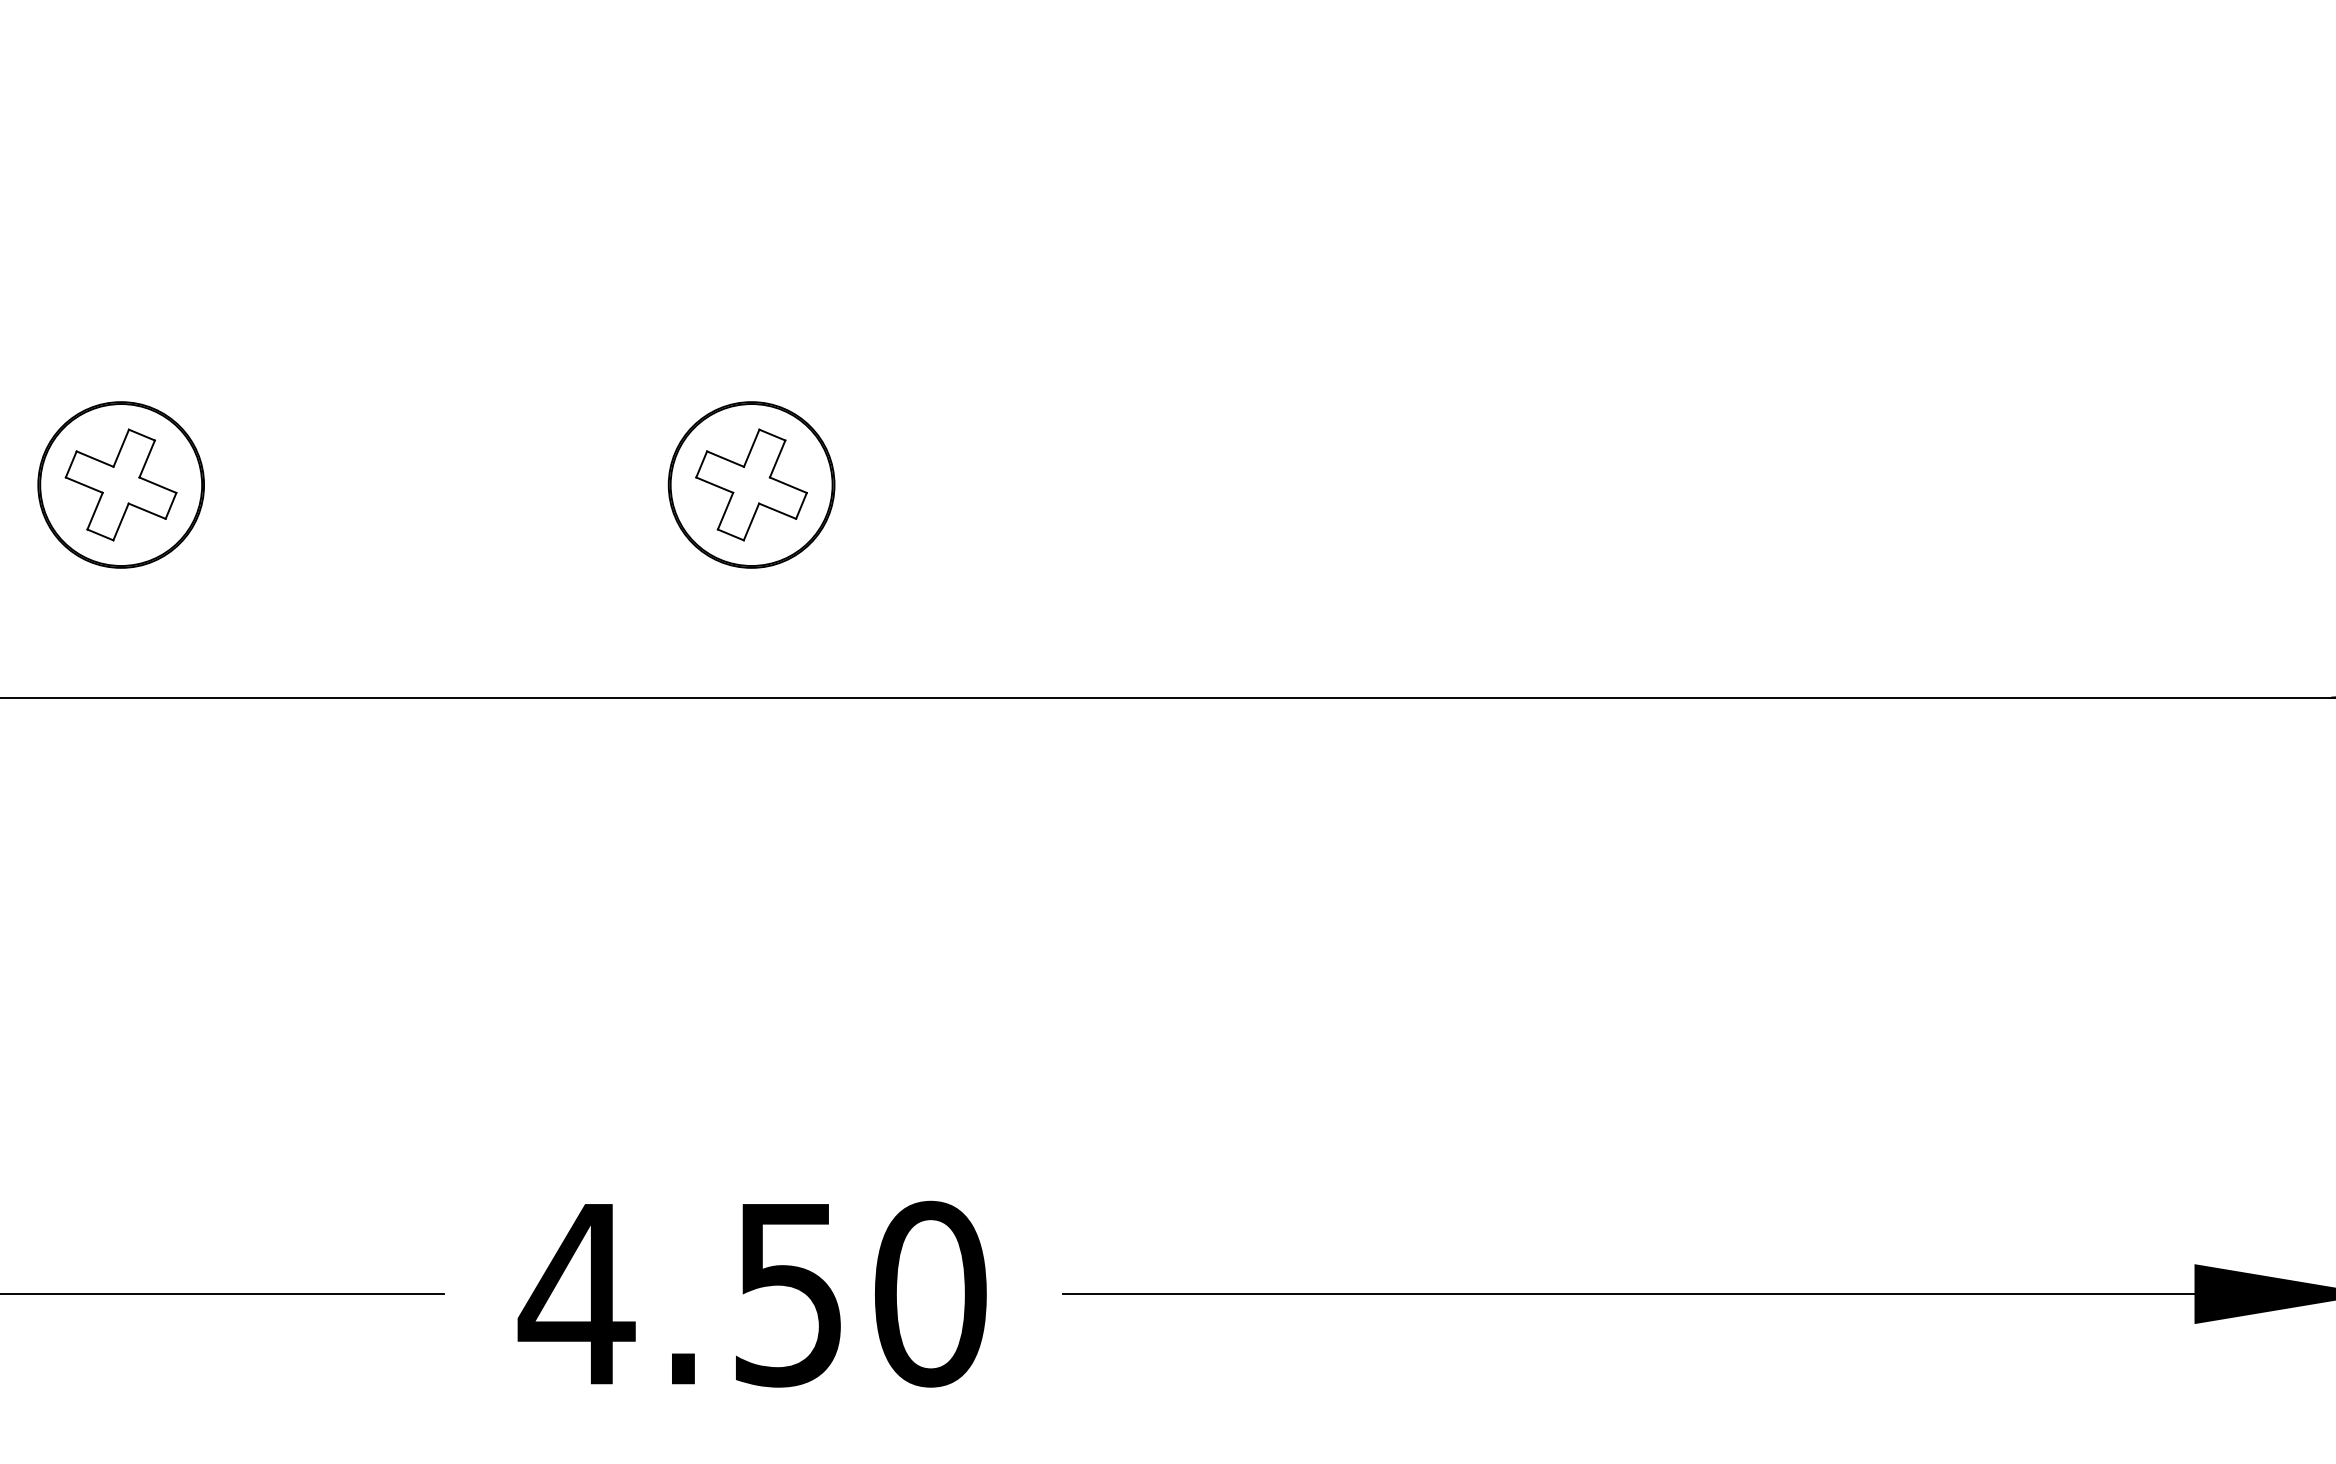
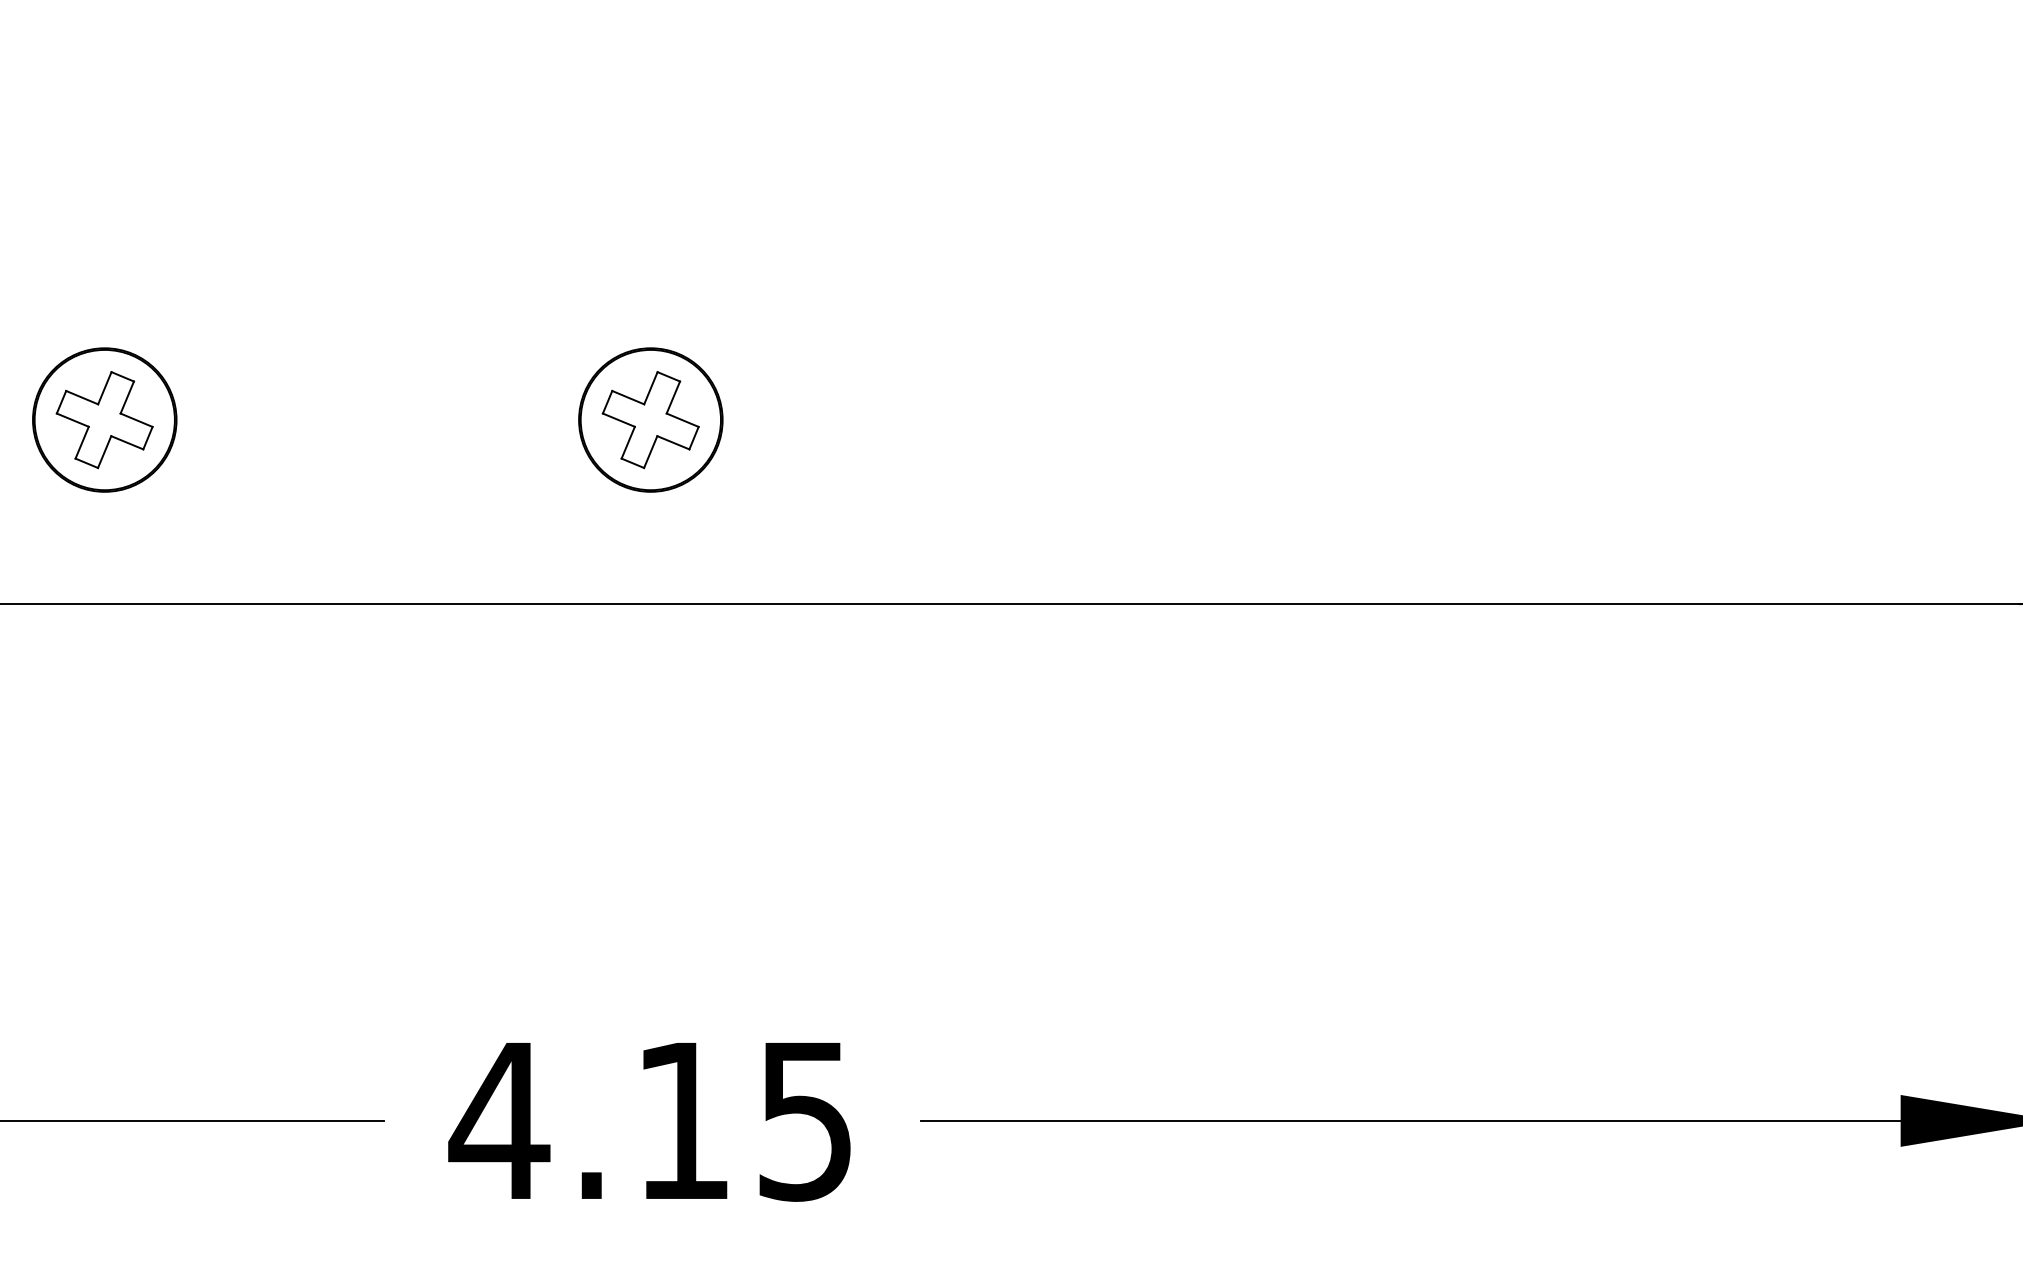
text: (860, 1293) -> (745, 1120), 4.50 -> 4.15

